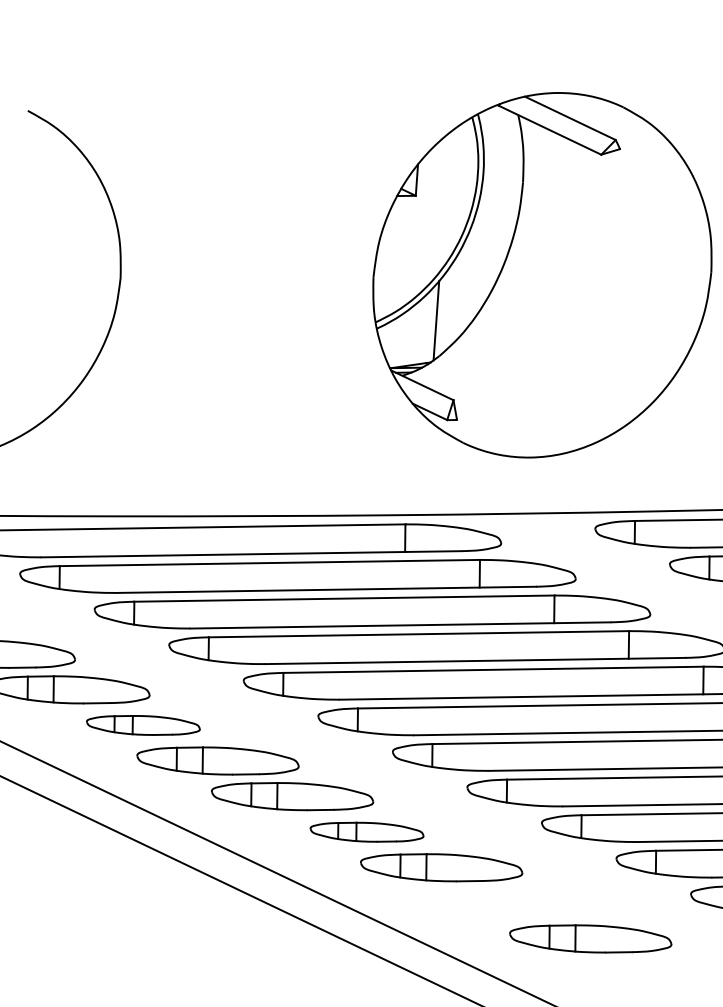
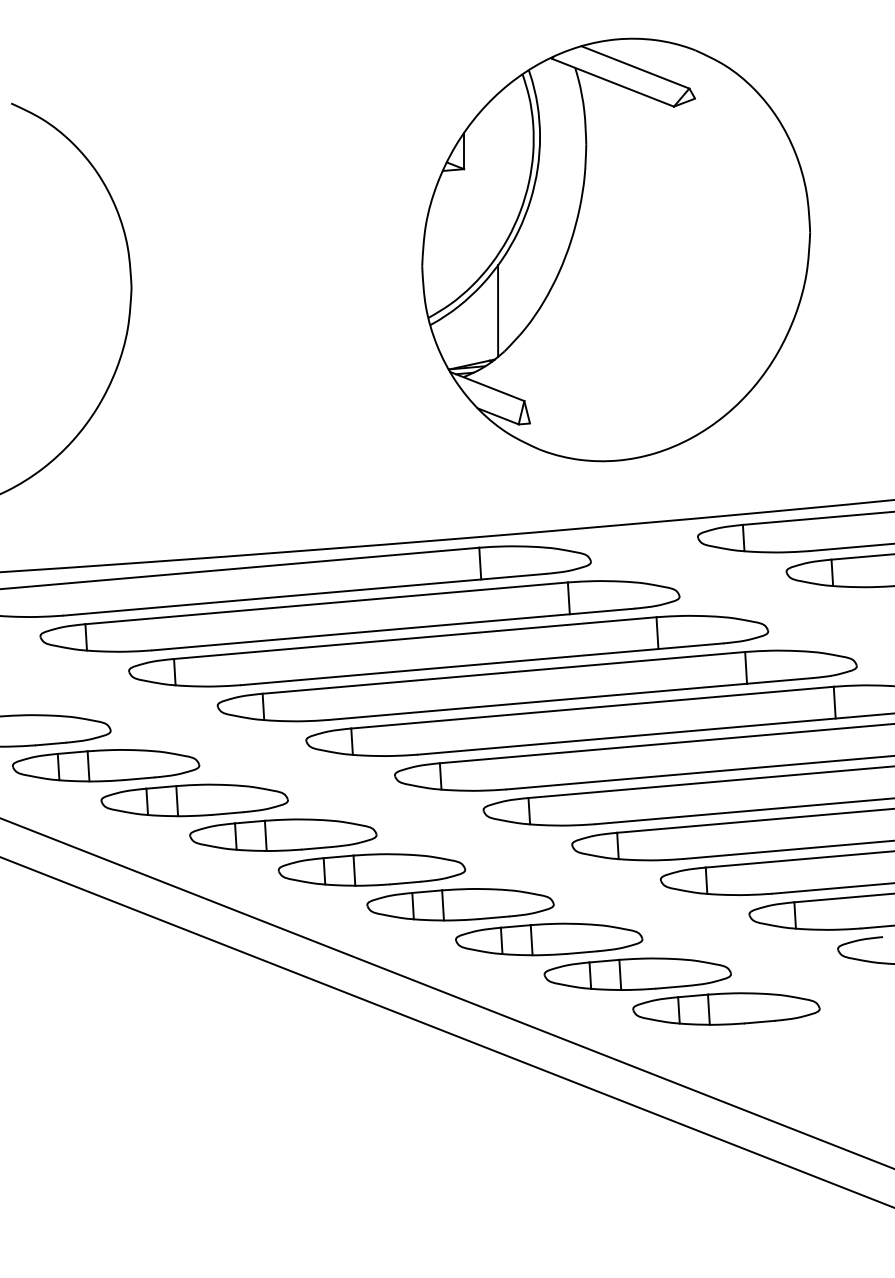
part: (143, 725) -> (194, 800), size x1.43
part: (367, 831) -> (460, 904), size x1.43
part: (515, 902) -> (637, 973), added

